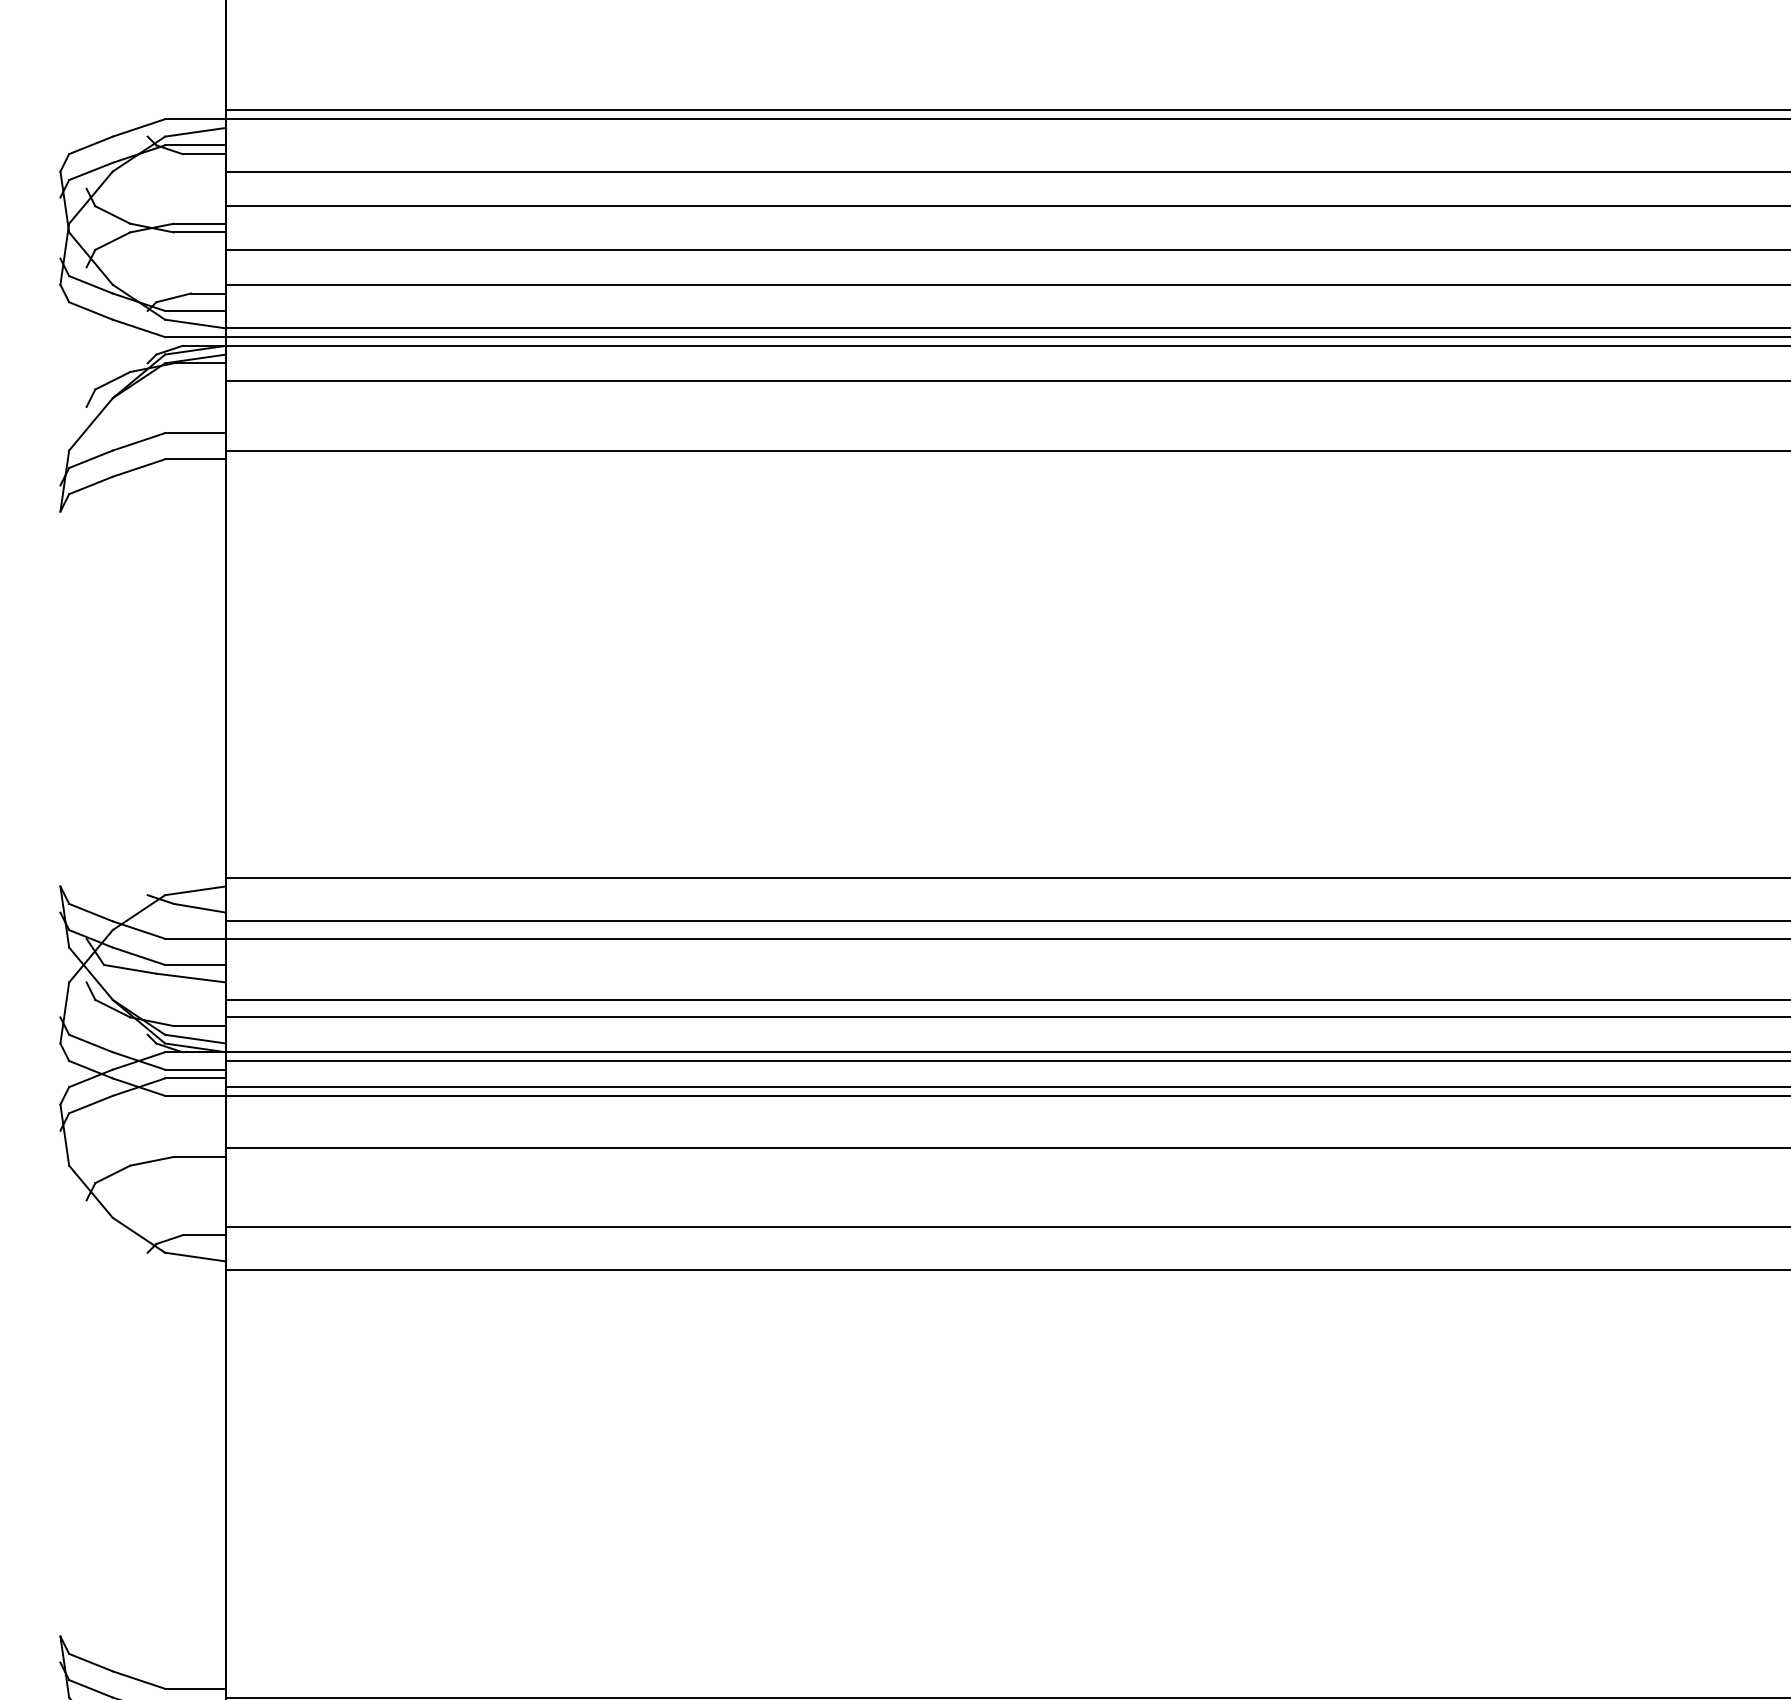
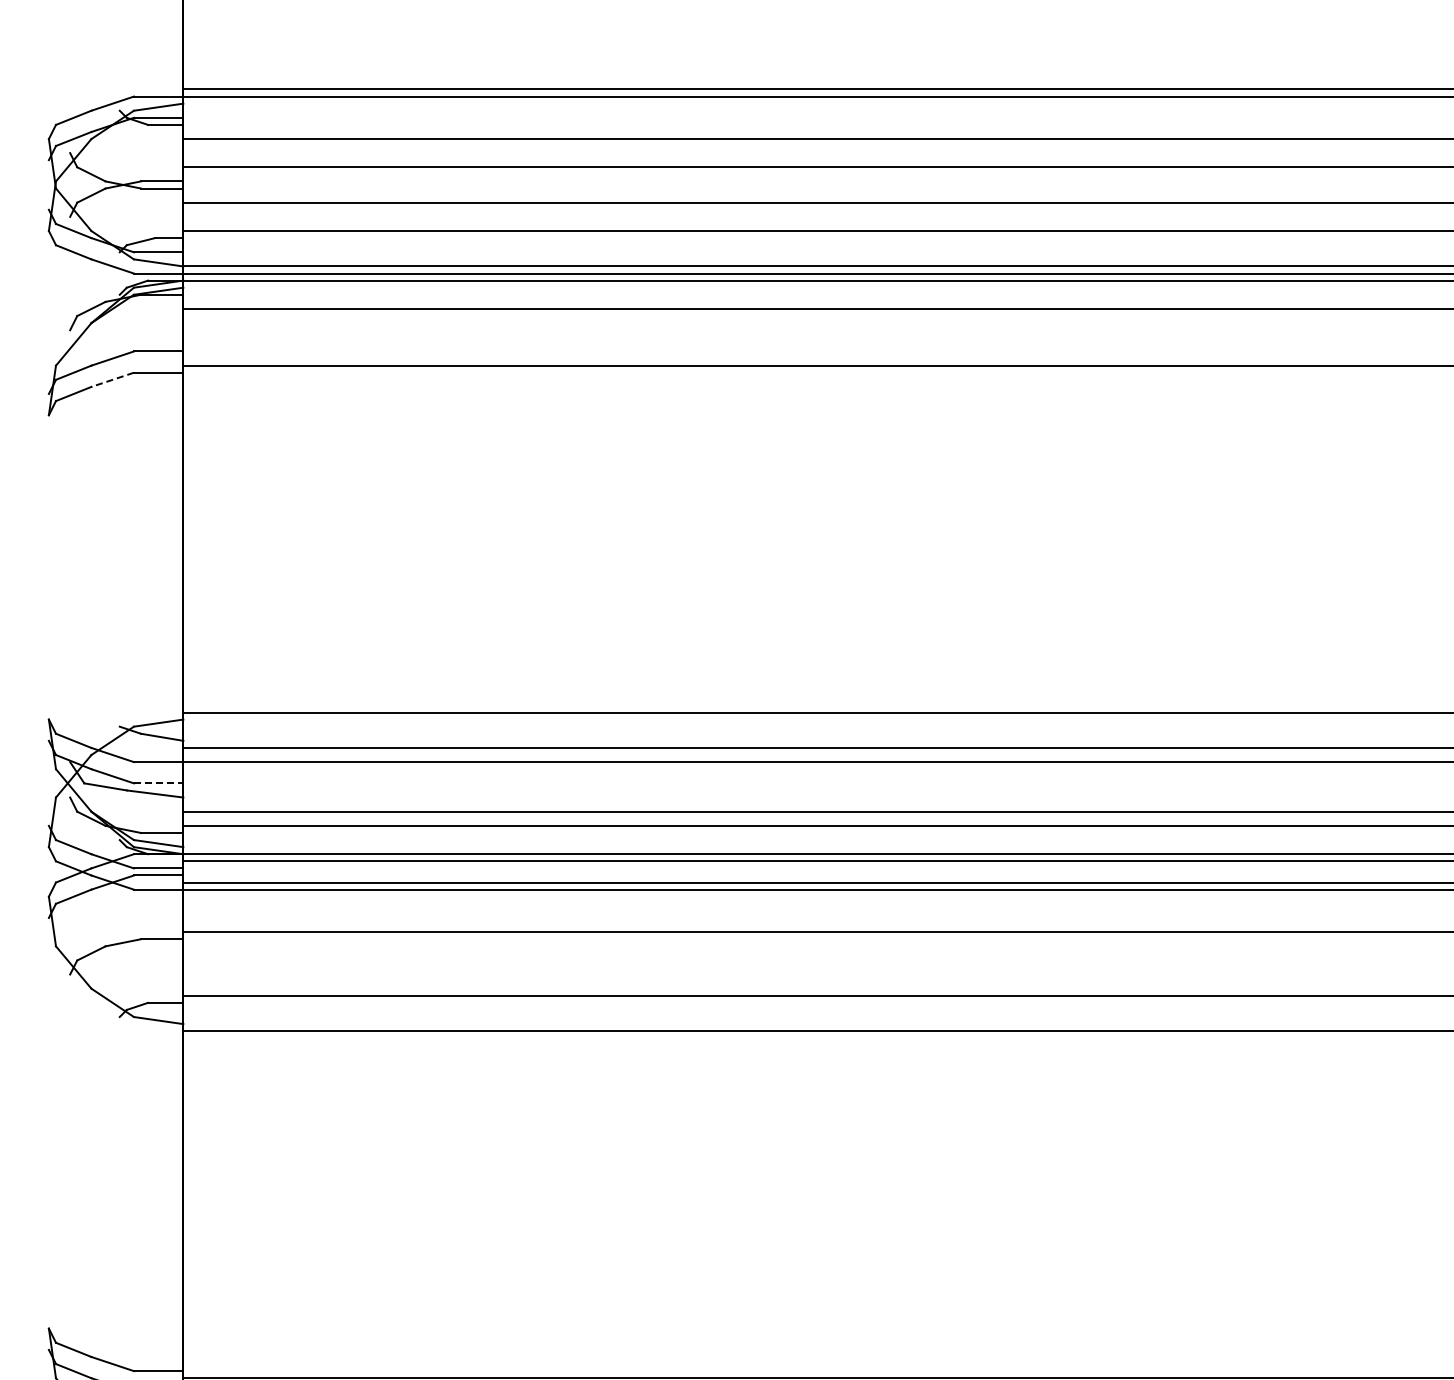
line: (138, 467) -> (112, 379), solid -> dashed
line: (195, 965) -> (158, 783), solid -> dashed

